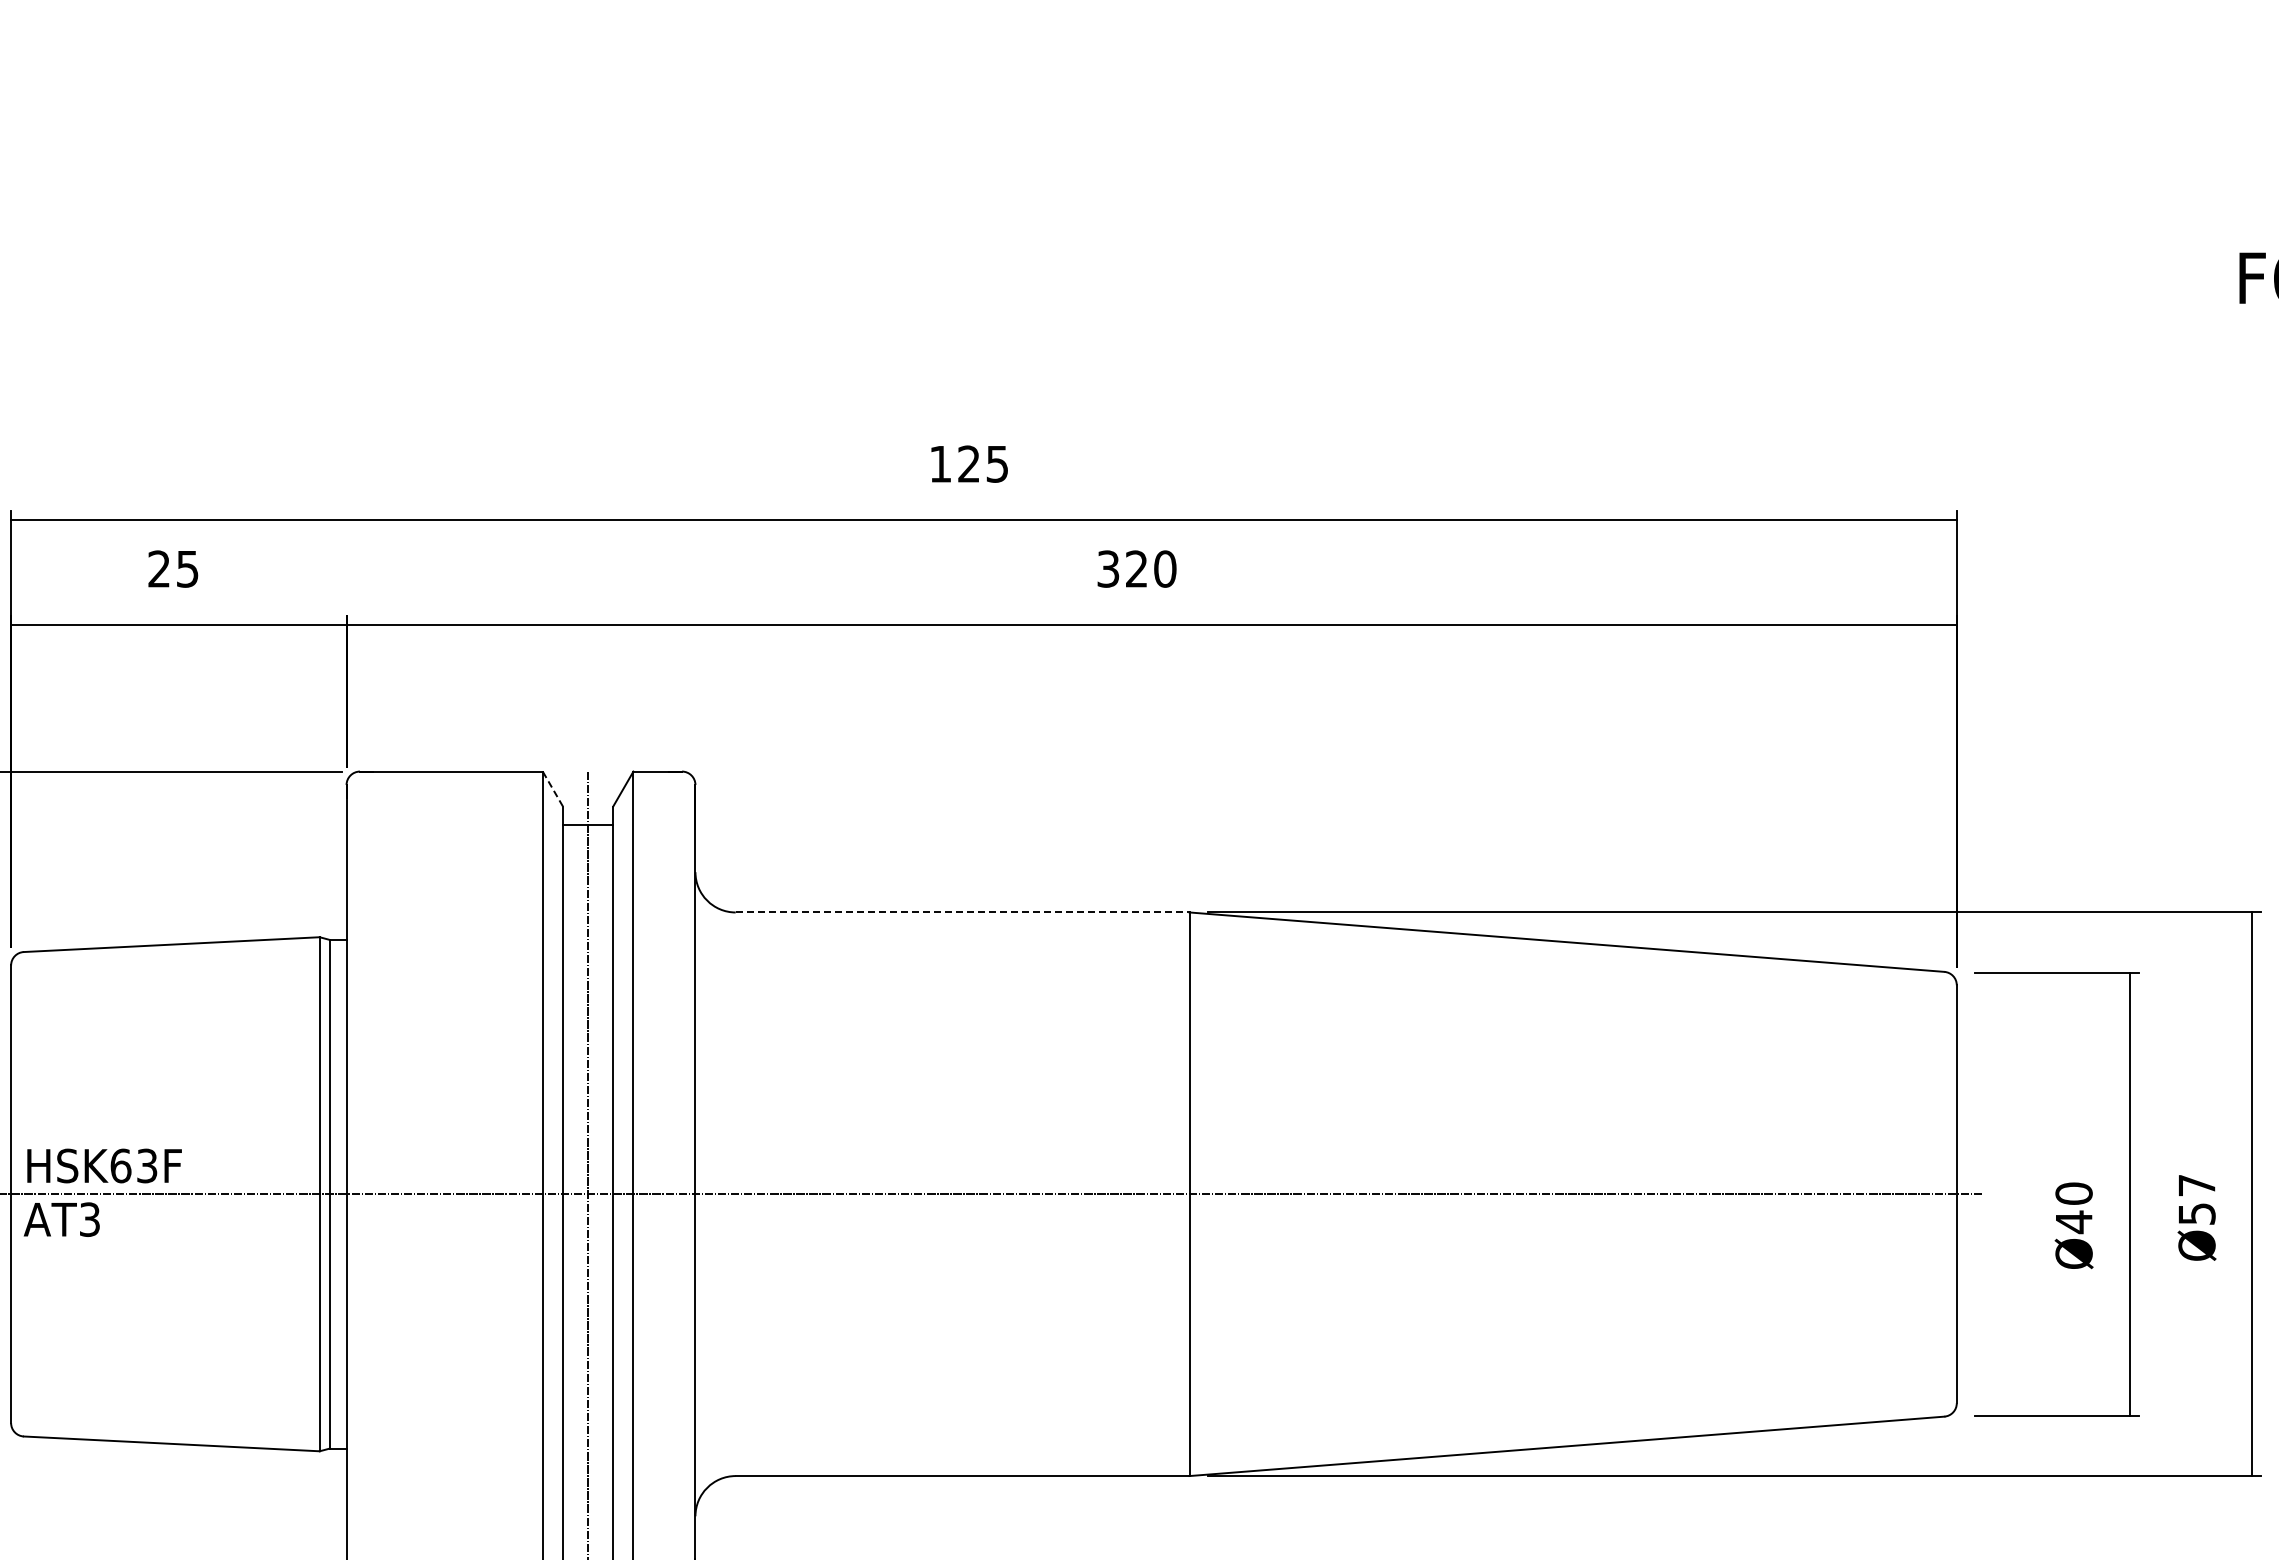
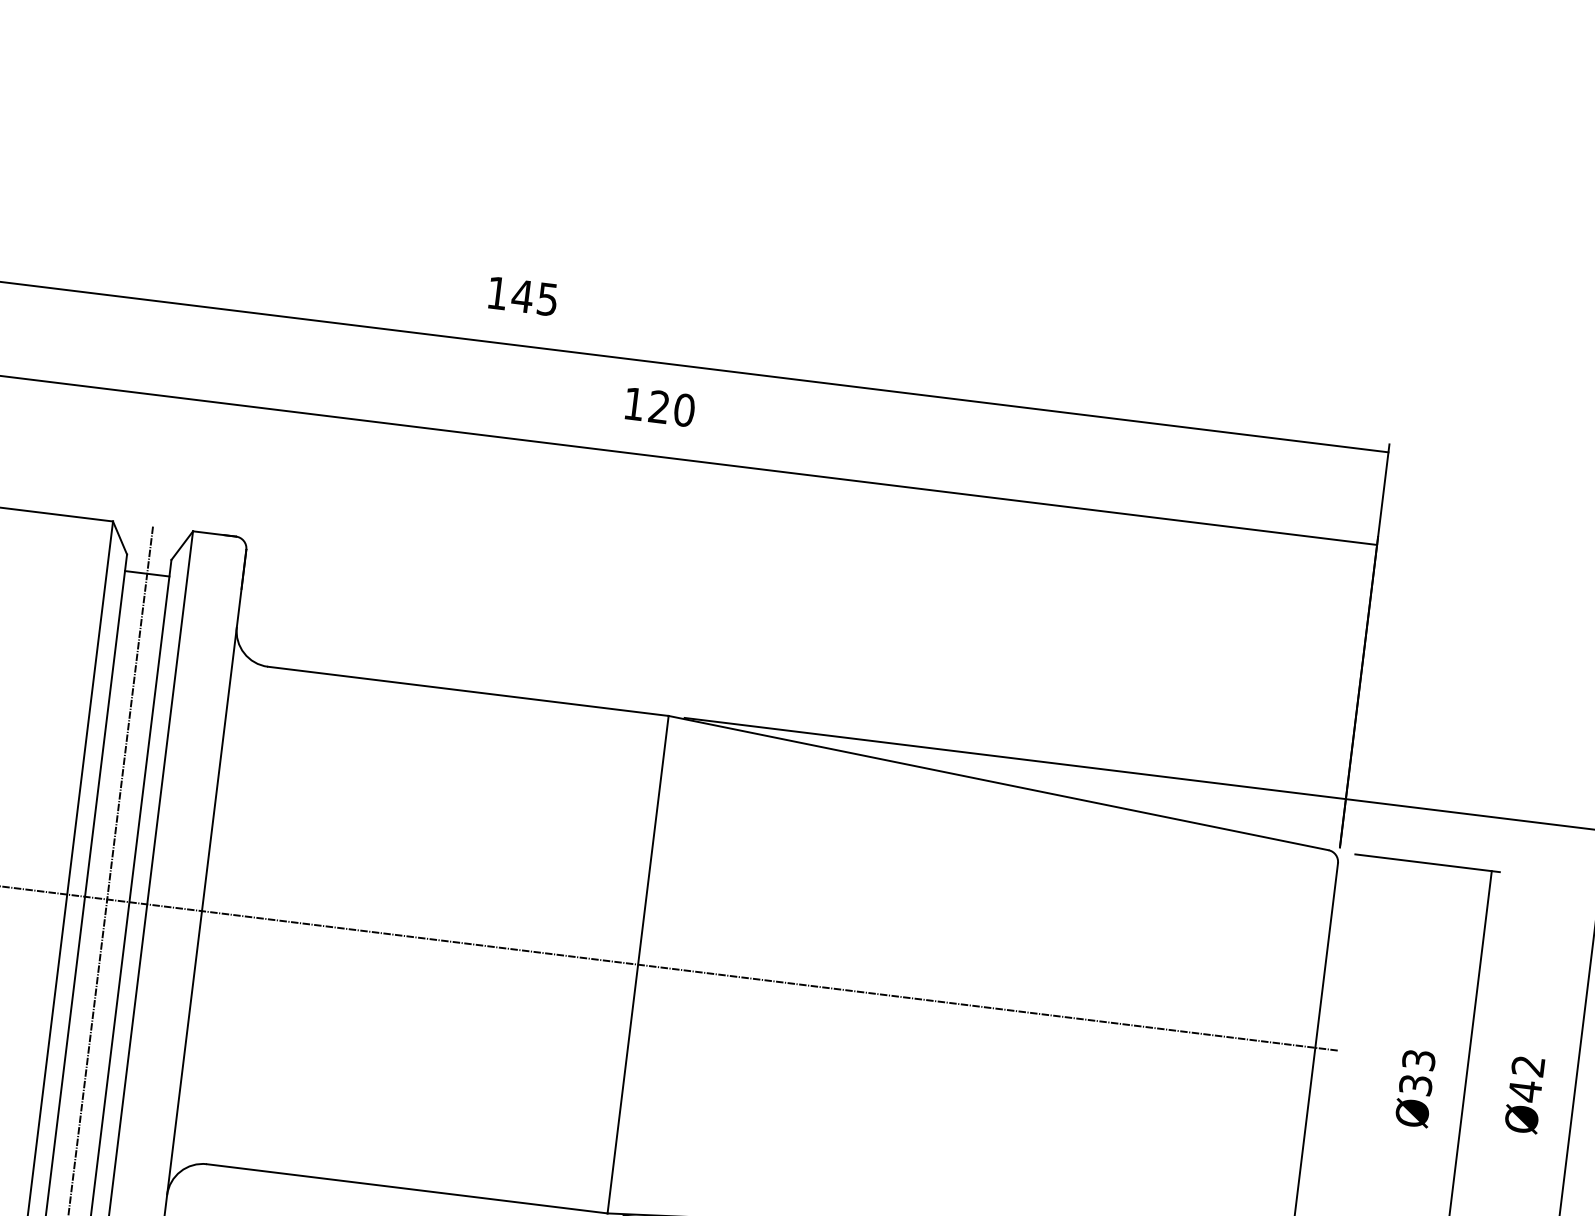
text: (968, 463) -> (522, 295), 125 -> 145
text: (1108, 568) -> (634, 403), 320 -> 120
line: (552, 788) -> (119, 537), dashed -> solid
line: (962, 912) -> (468, 691), dashed -> solid
text: (2196, 1200) -> (1526, 1079), Ø57 -> Ø42
text: (2073, 1208) -> (1416, 1073), Ø40 -> Ø33

